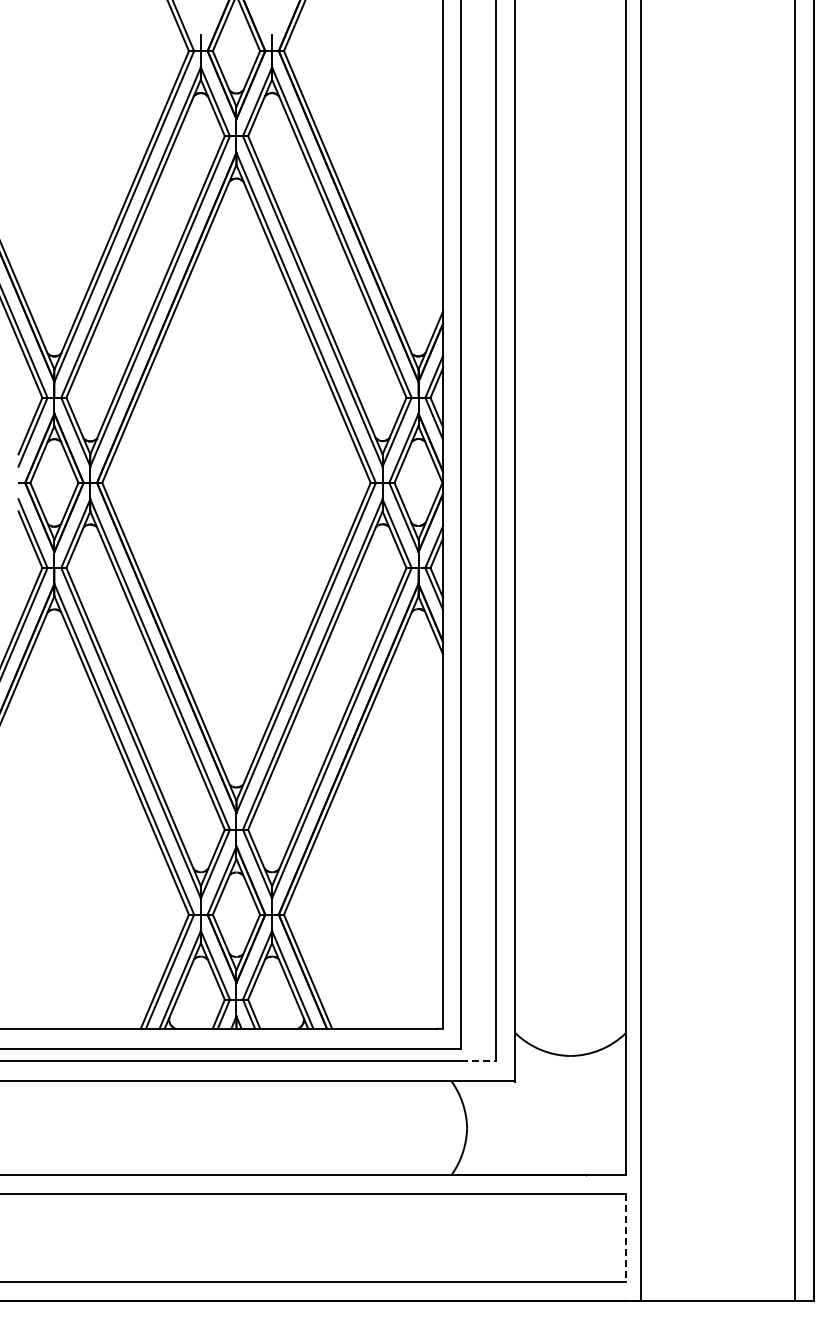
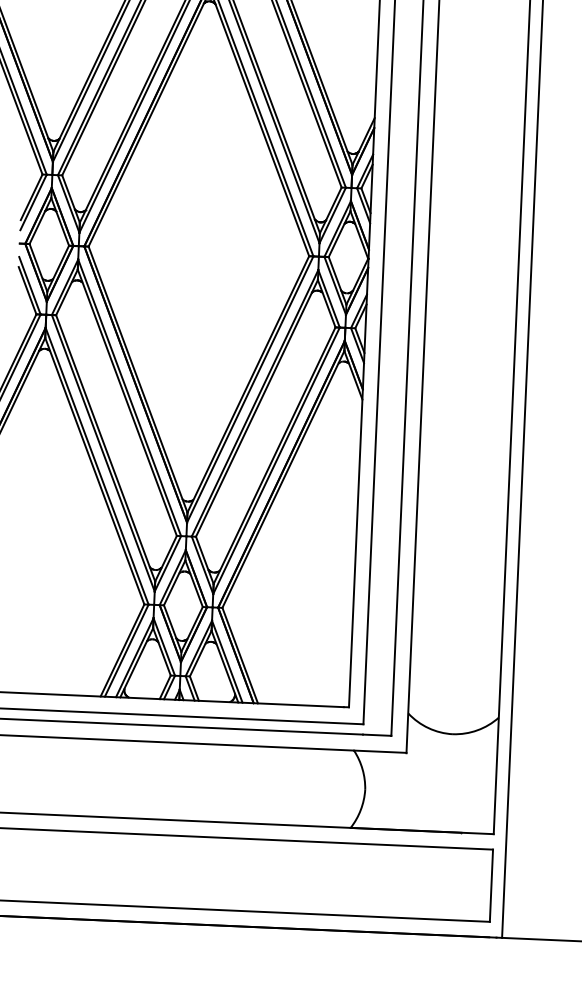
line: (479, 1061) -> (377, 735), dashed -> solid
line: (625, 1237) -> (491, 885), dashed -> solid

